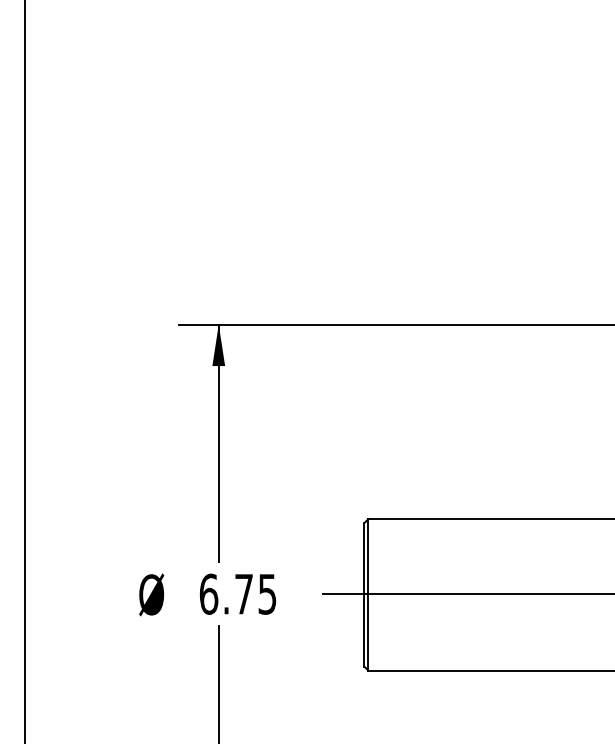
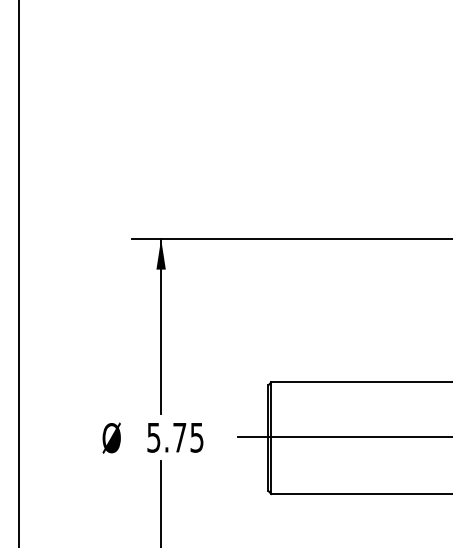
text: (208, 594) -> (153, 437), 6.75 -> 5.75

